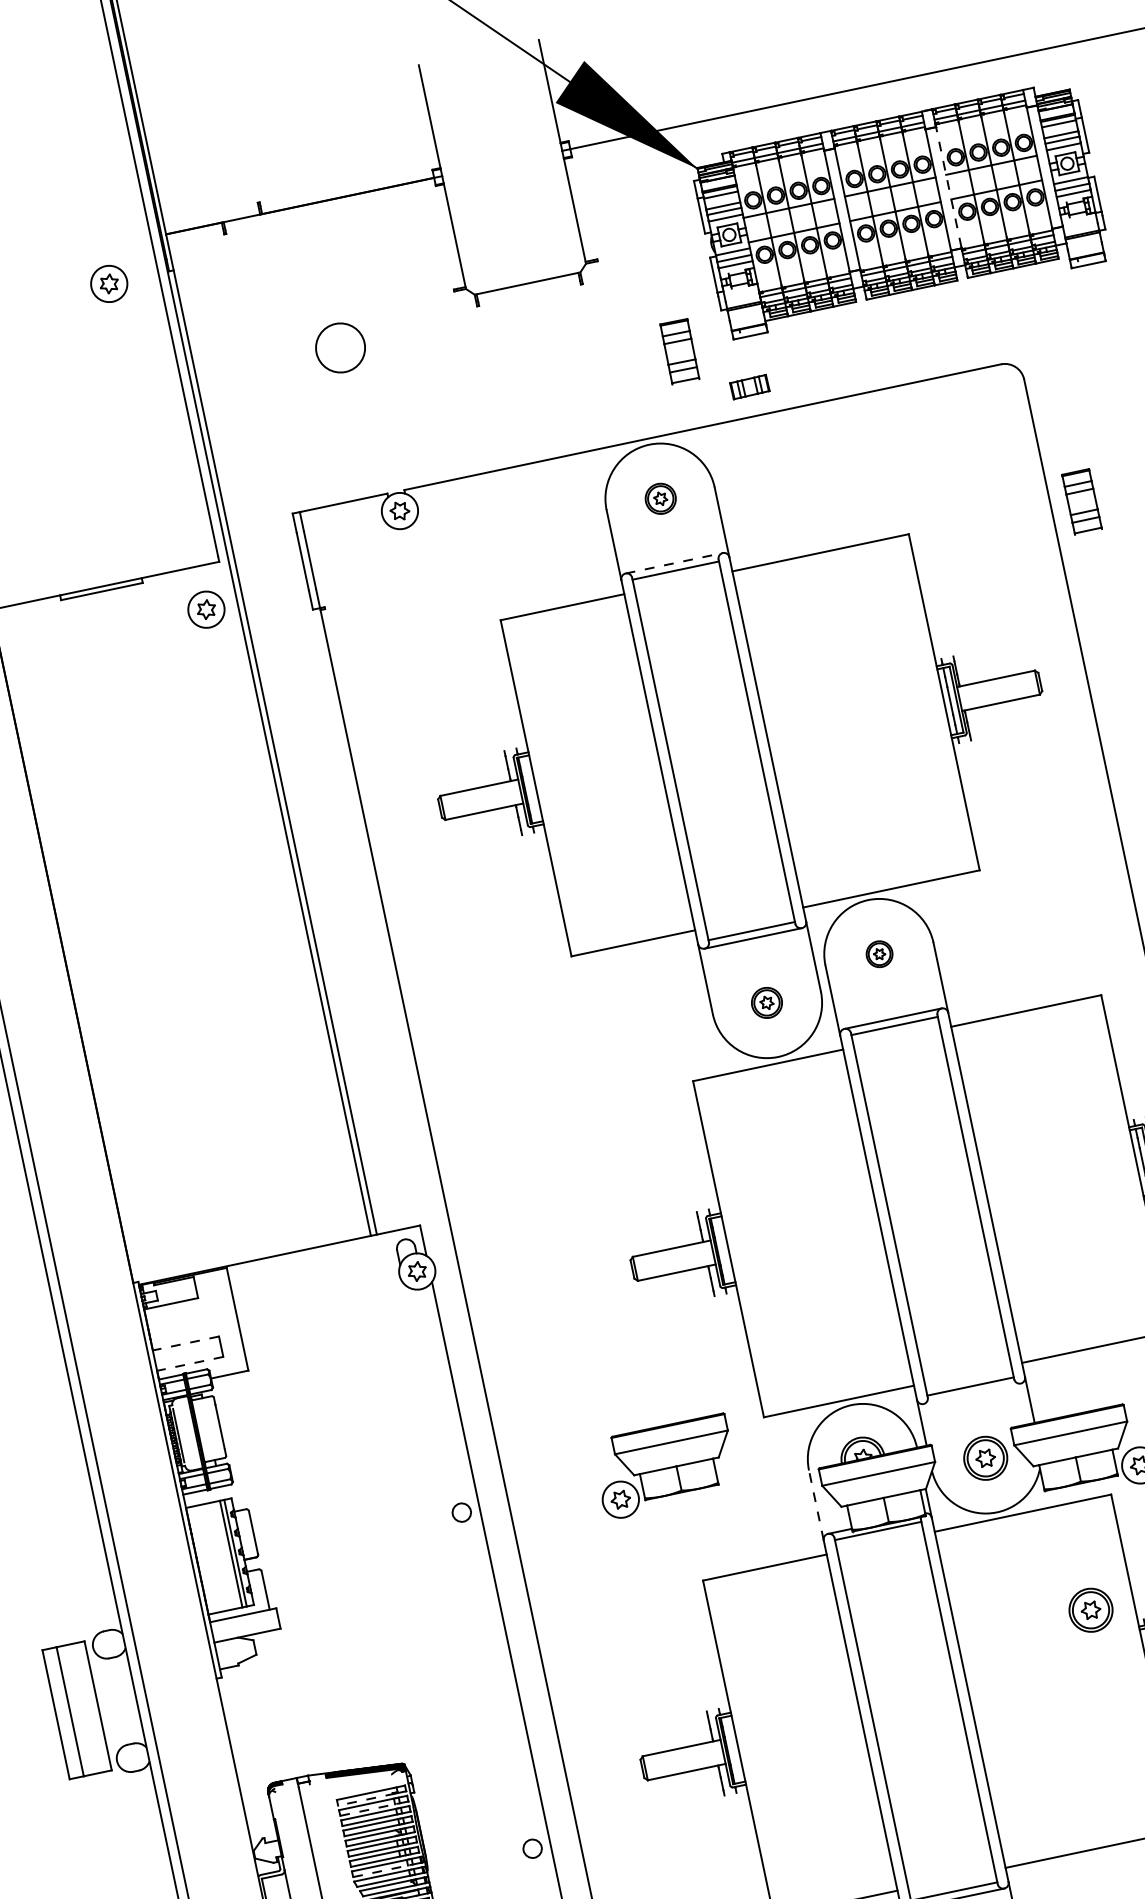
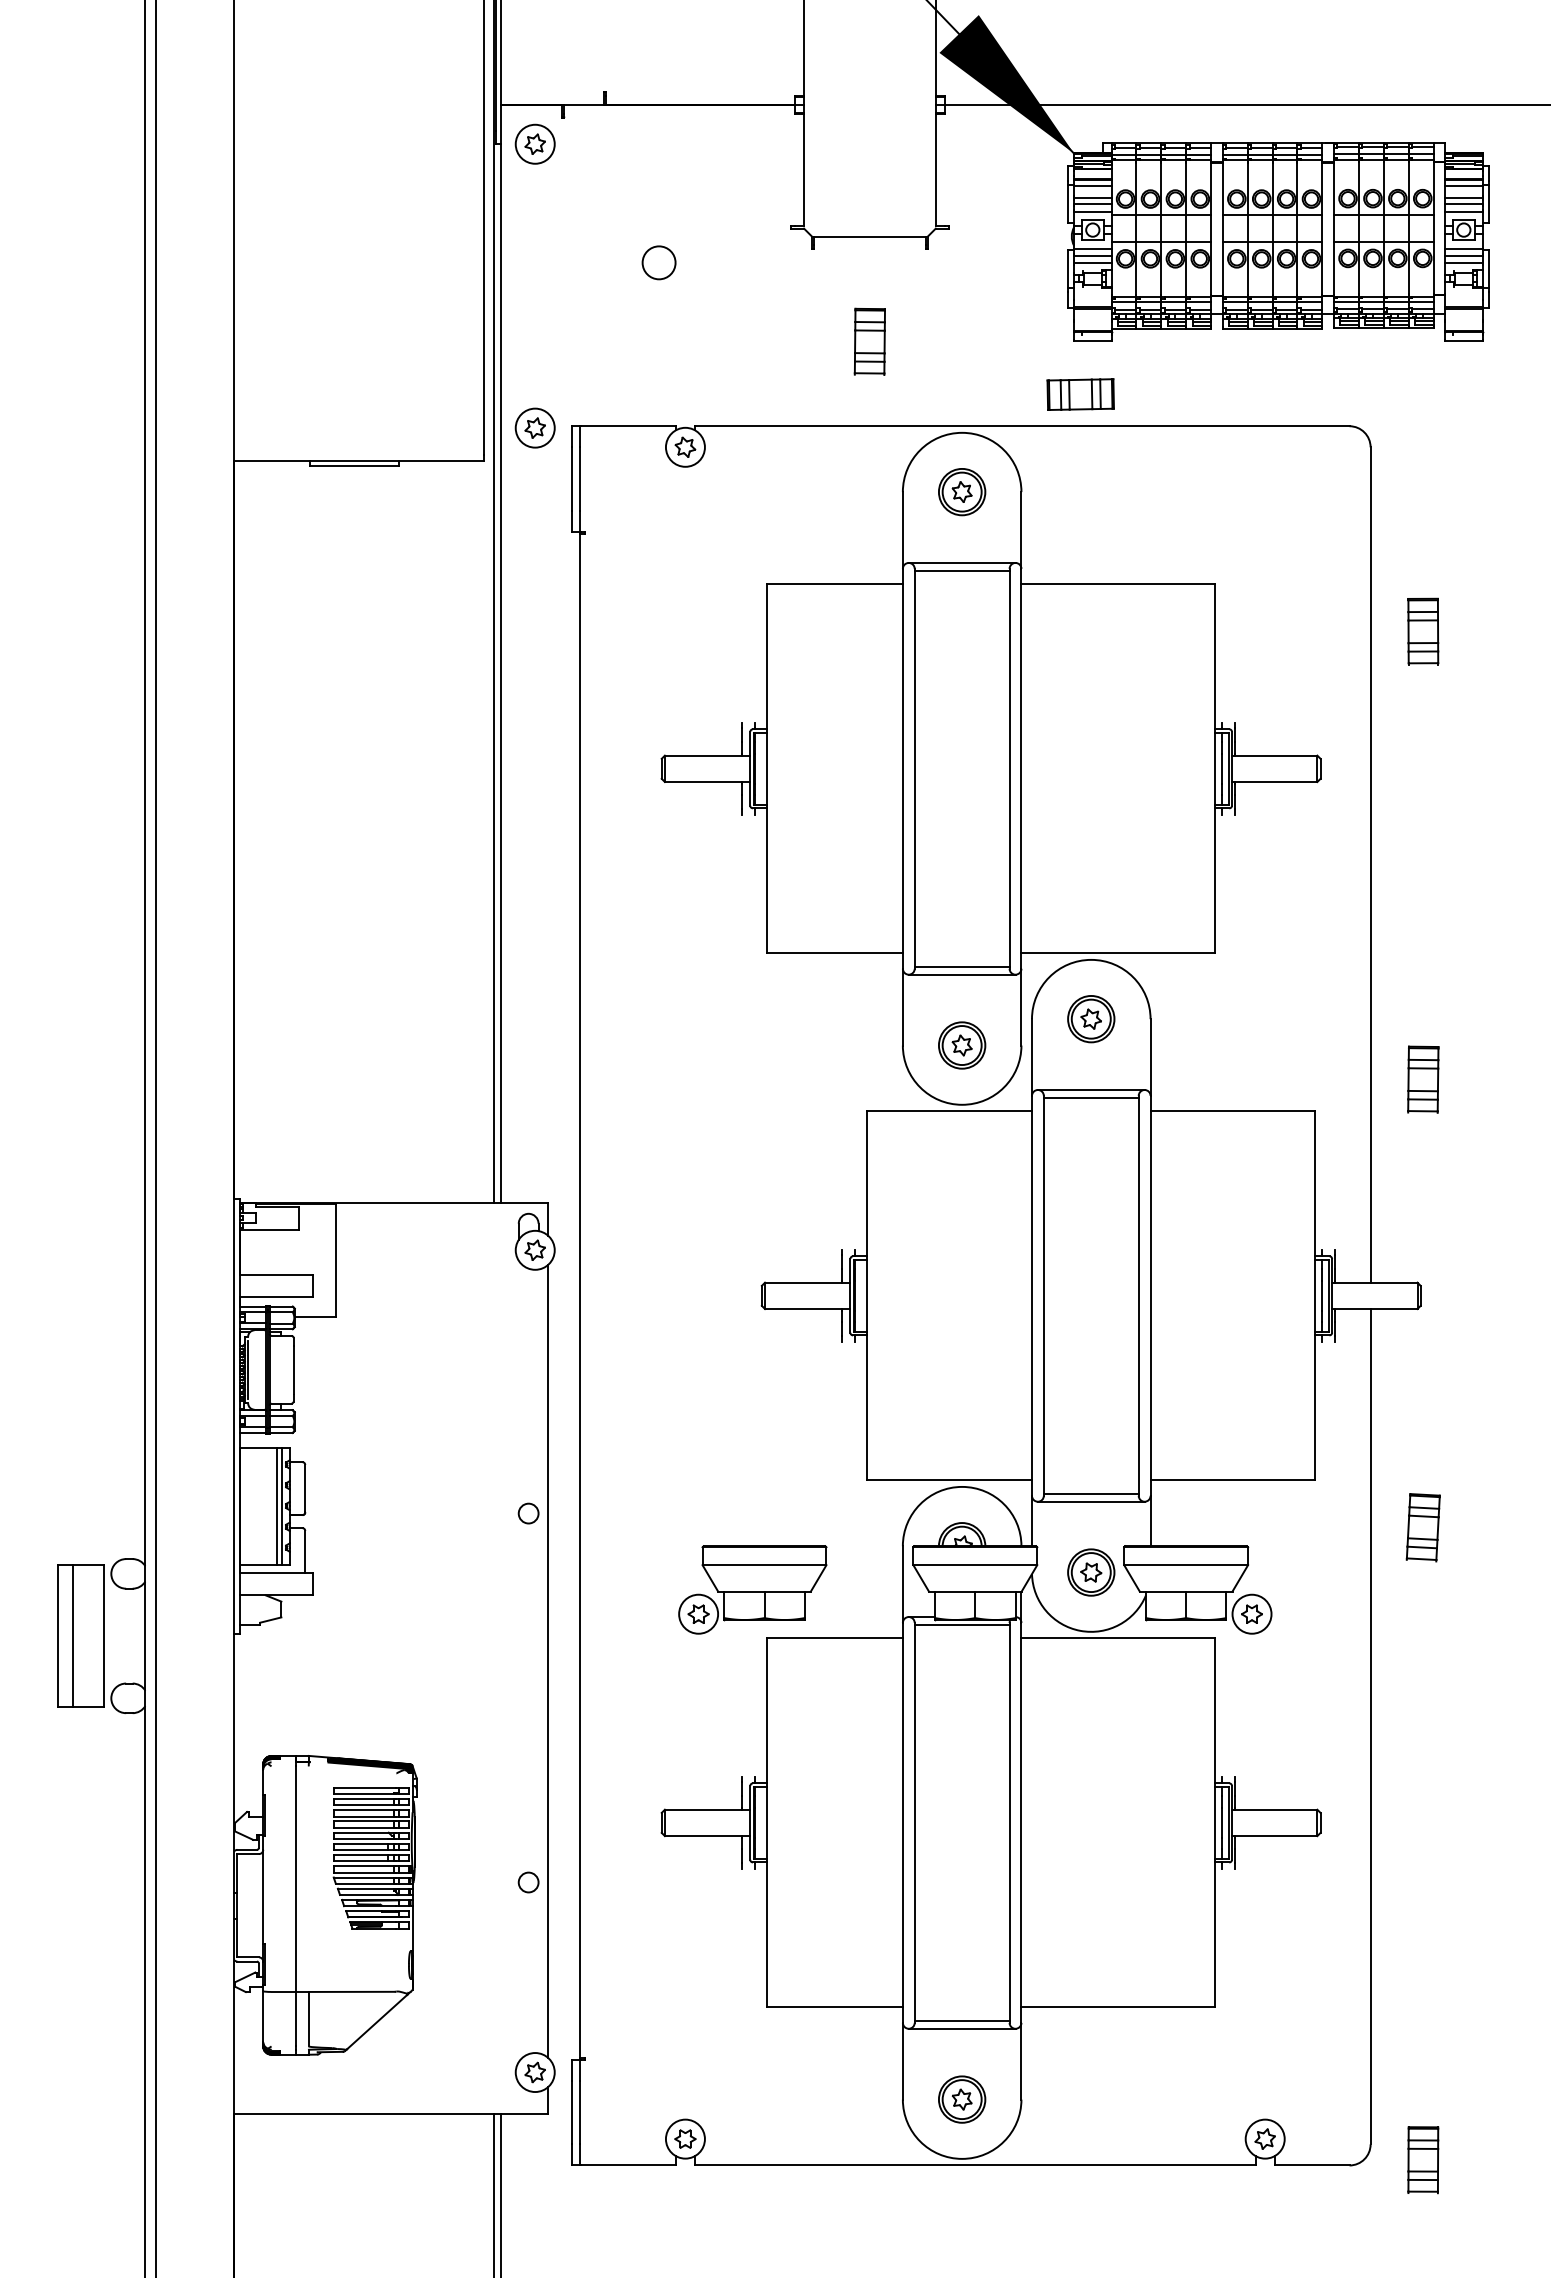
line: (948, 187) -> (1333, 228), dashed -> solid
part: (108, 283) -> (534, 143), moved
circle: (339, 347) -> (658, 262), size x0.62
part: (679, 351) -> (869, 341), moved
part: (749, 387) -> (1080, 394), size x1.67
part: (661, 499) -> (962, 492), size x1.43
part: (1082, 501) -> (1423, 631), moved
line: (674, 562) -> (962, 562), dashed -> solid
part: (205, 609) -> (534, 427), moved
part: (879, 954) -> (1091, 1019), size x1.67
part: (767, 1002) -> (962, 1045), size x1.43
line: (185, 1343) -> (275, 1274), dashed -> solid
line: (189, 1364) -> (275, 1297), dashed -> solid
line: (971, 1393) -> (1090, 1501), added
part: (665, 1466) -> (752, 1589), moved
line: (816, 1505) -> (902, 1584), dashed -> solid
part: (1091, 1610) -> (1168, 1755), removed
line: (366, 1800) -> (364, 1794), dashed -> solid
line: (369, 1809) -> (365, 1805), dashed -> solid
line: (382, 1870) -> (365, 1872), dashed -> solid

